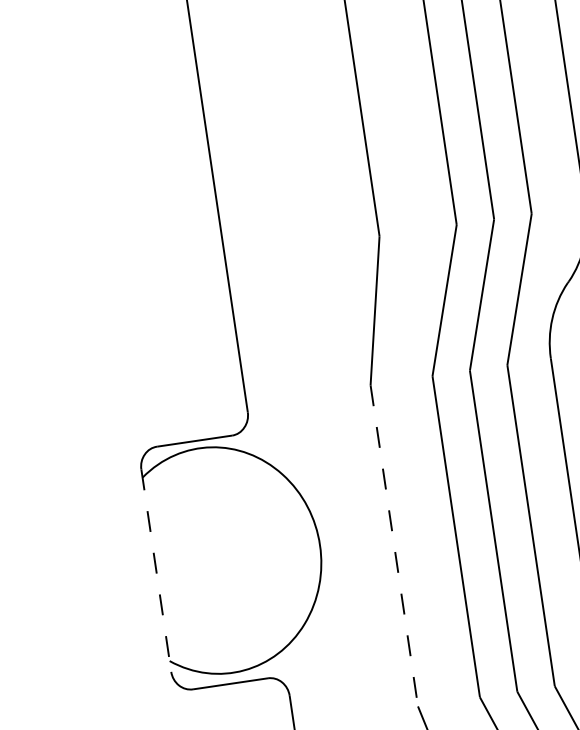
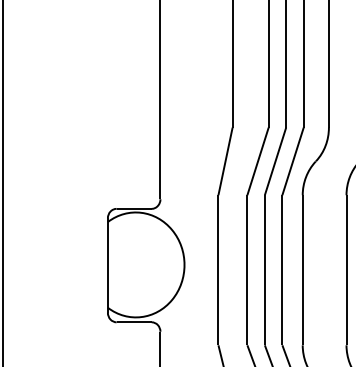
line: (394, 546) -> (218, 270), dashed -> solid
line: (155, 572) -> (107, 266), dashed -> solid

